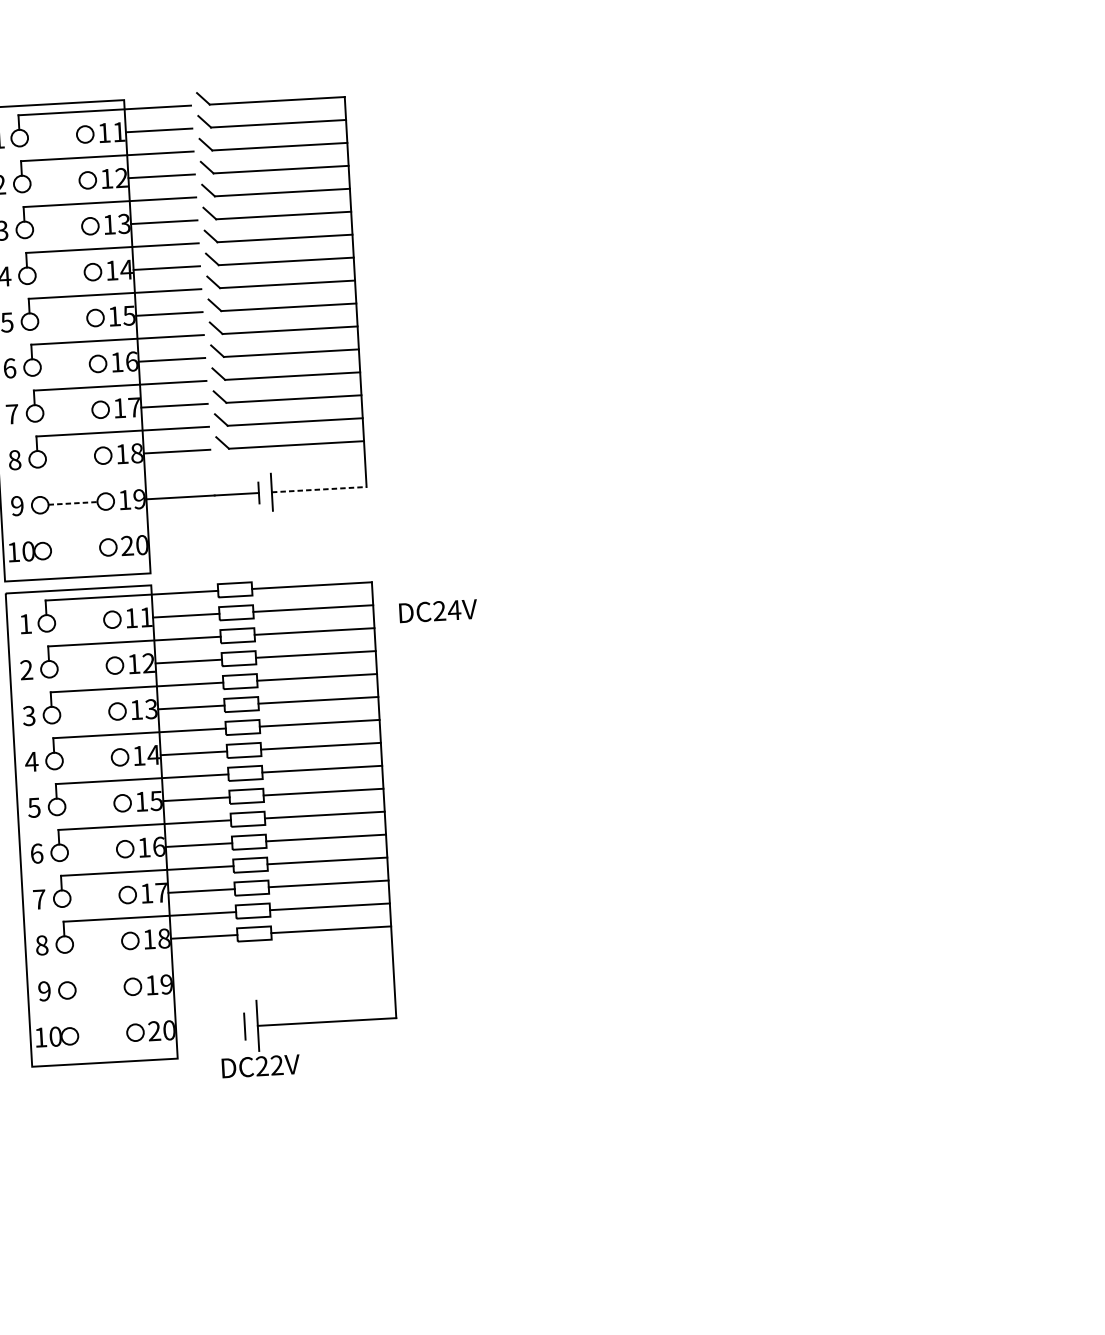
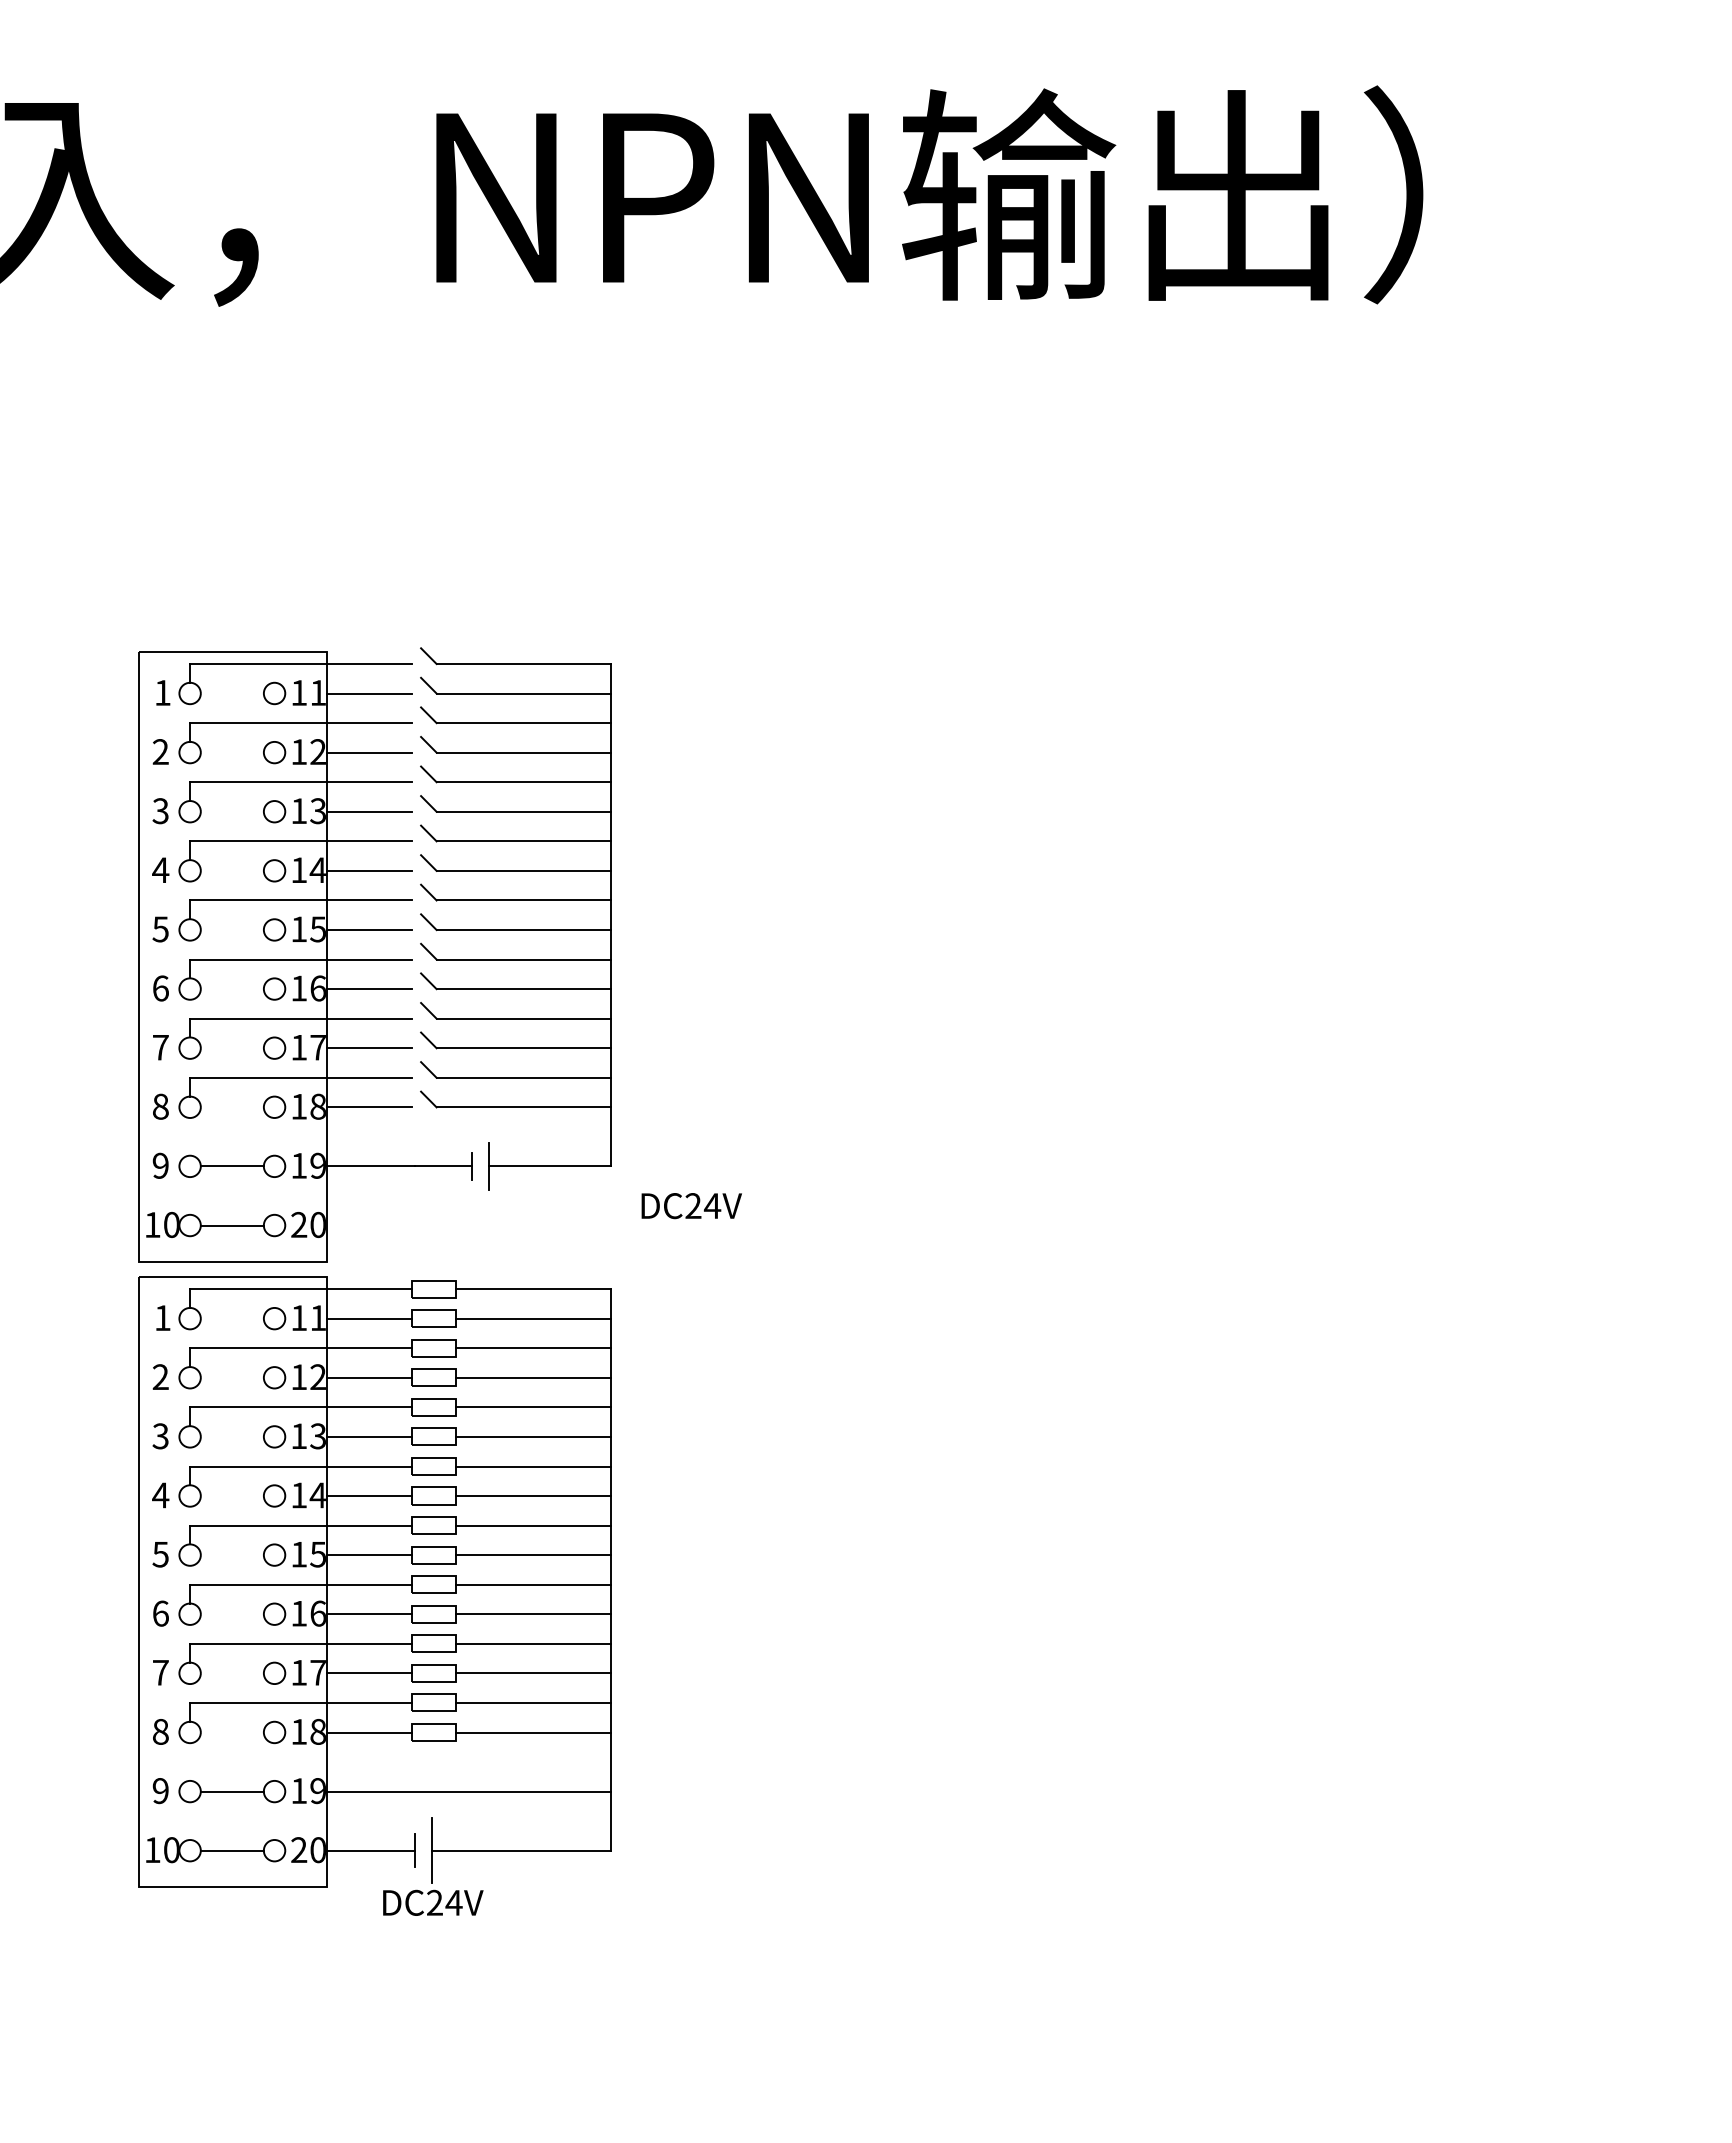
line: (319, 489) -> (549, 1166), dashed -> solid
line: (73, 503) -> (232, 1166), dashed -> solid
line: (74, 549) -> (231, 1225), added
text: (438, 611) -> (691, 1206), moved
line: (283, 978) -> (468, 1791), added
line: (99, 988) -> (231, 1791), added
line: (209, 1028) -> (370, 1850), added
line: (102, 1034) -> (231, 1850), added
text: (276, 1065) -> (453, 1902), DC22V -> DC24V

